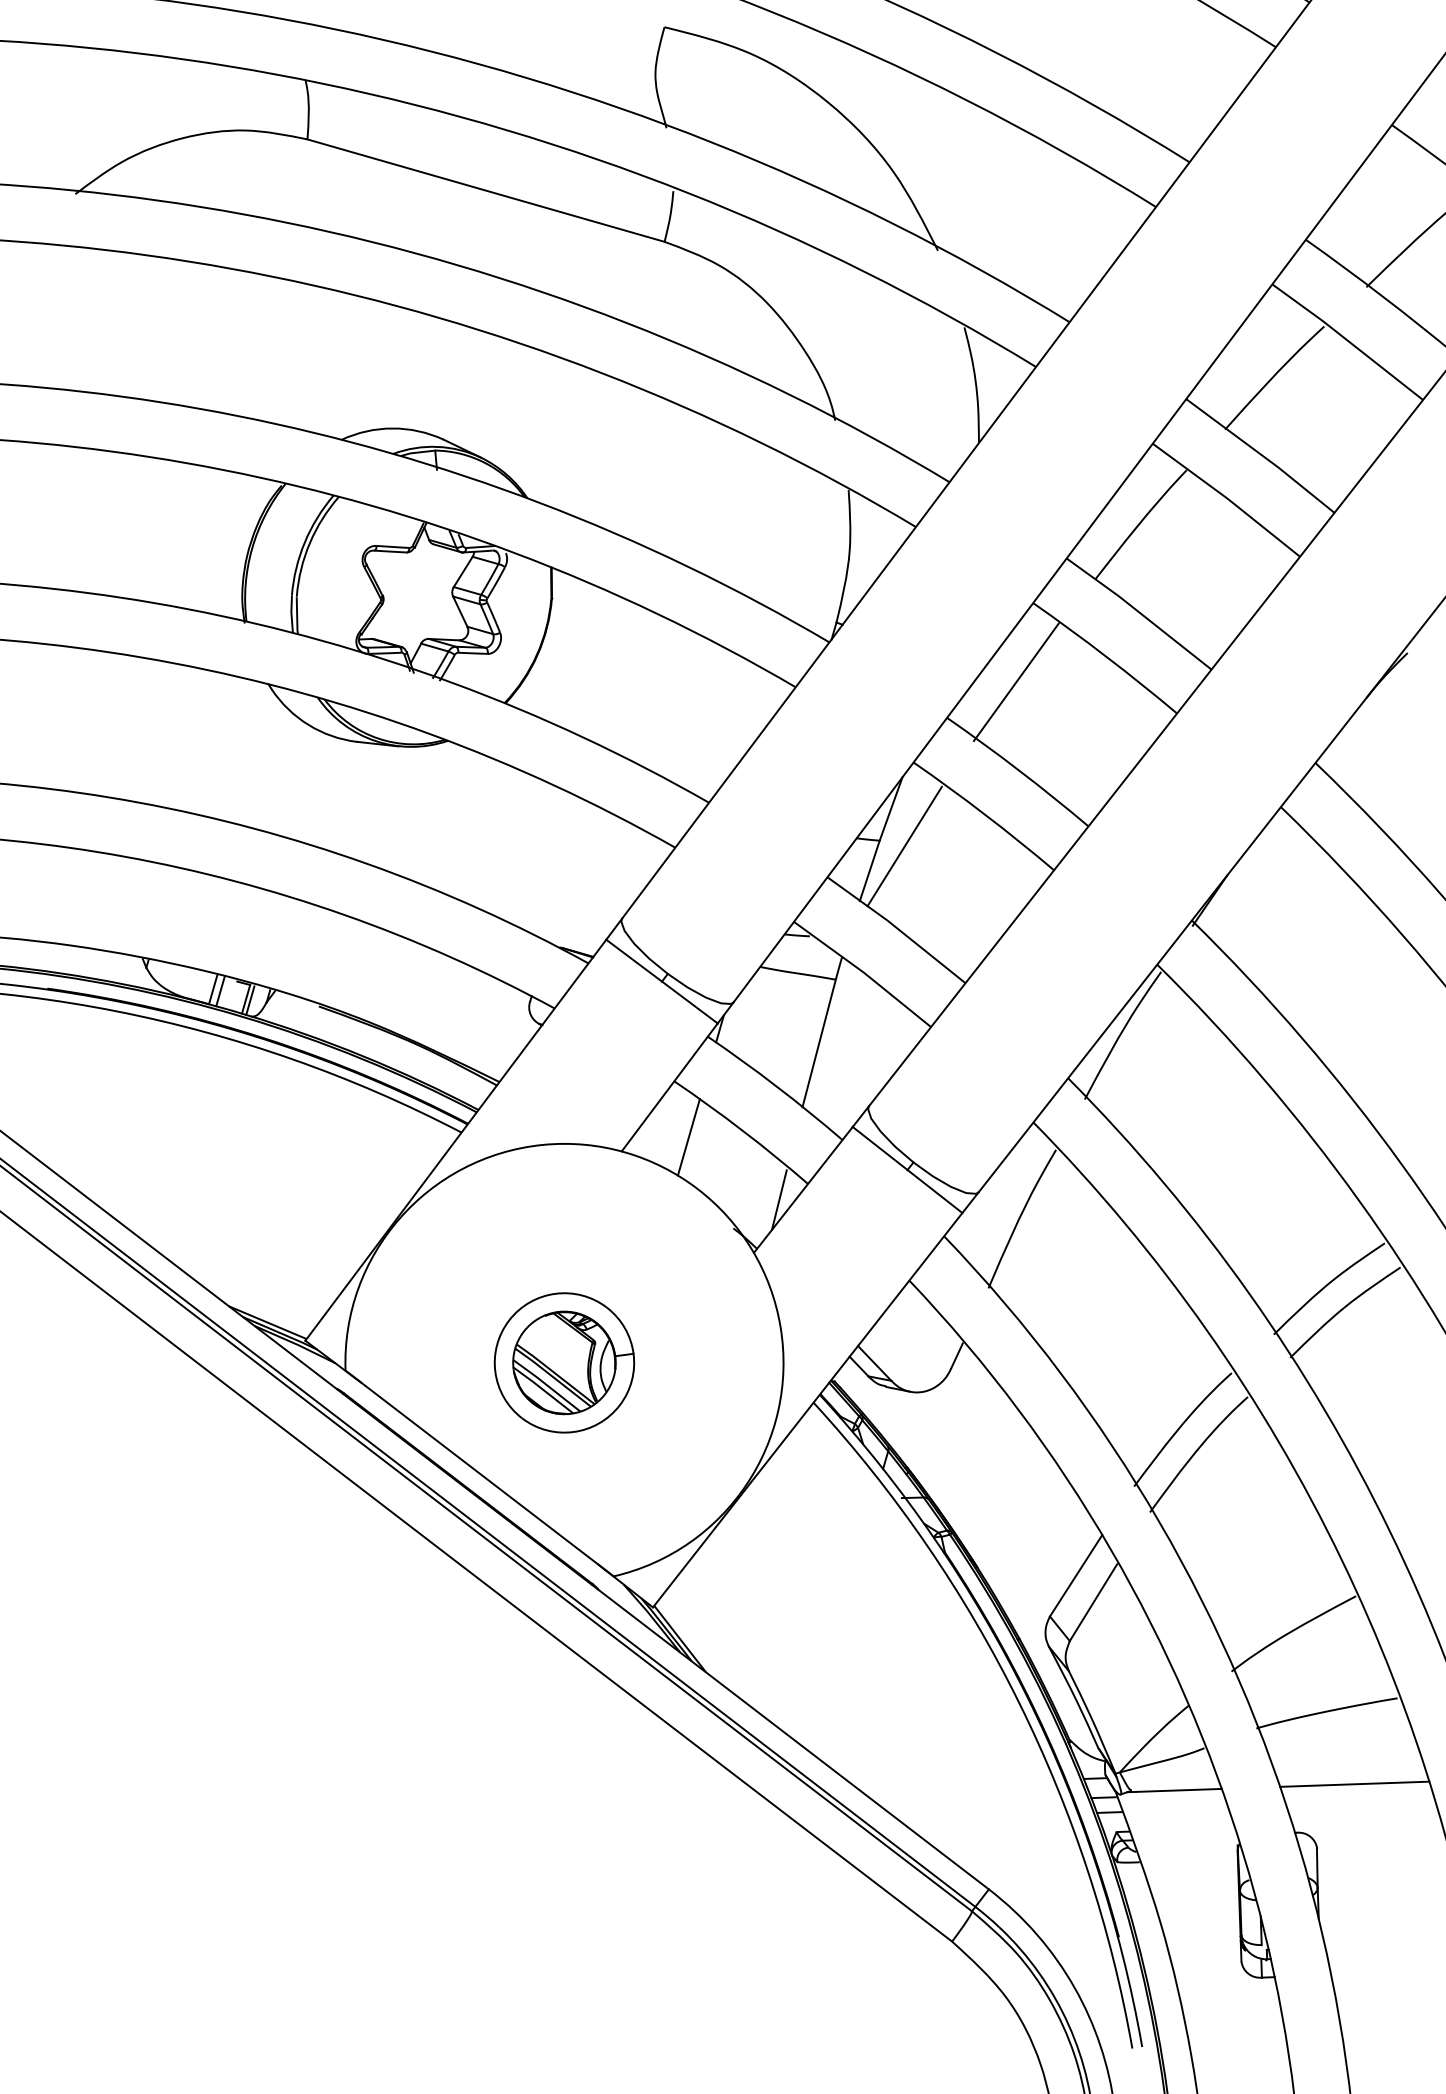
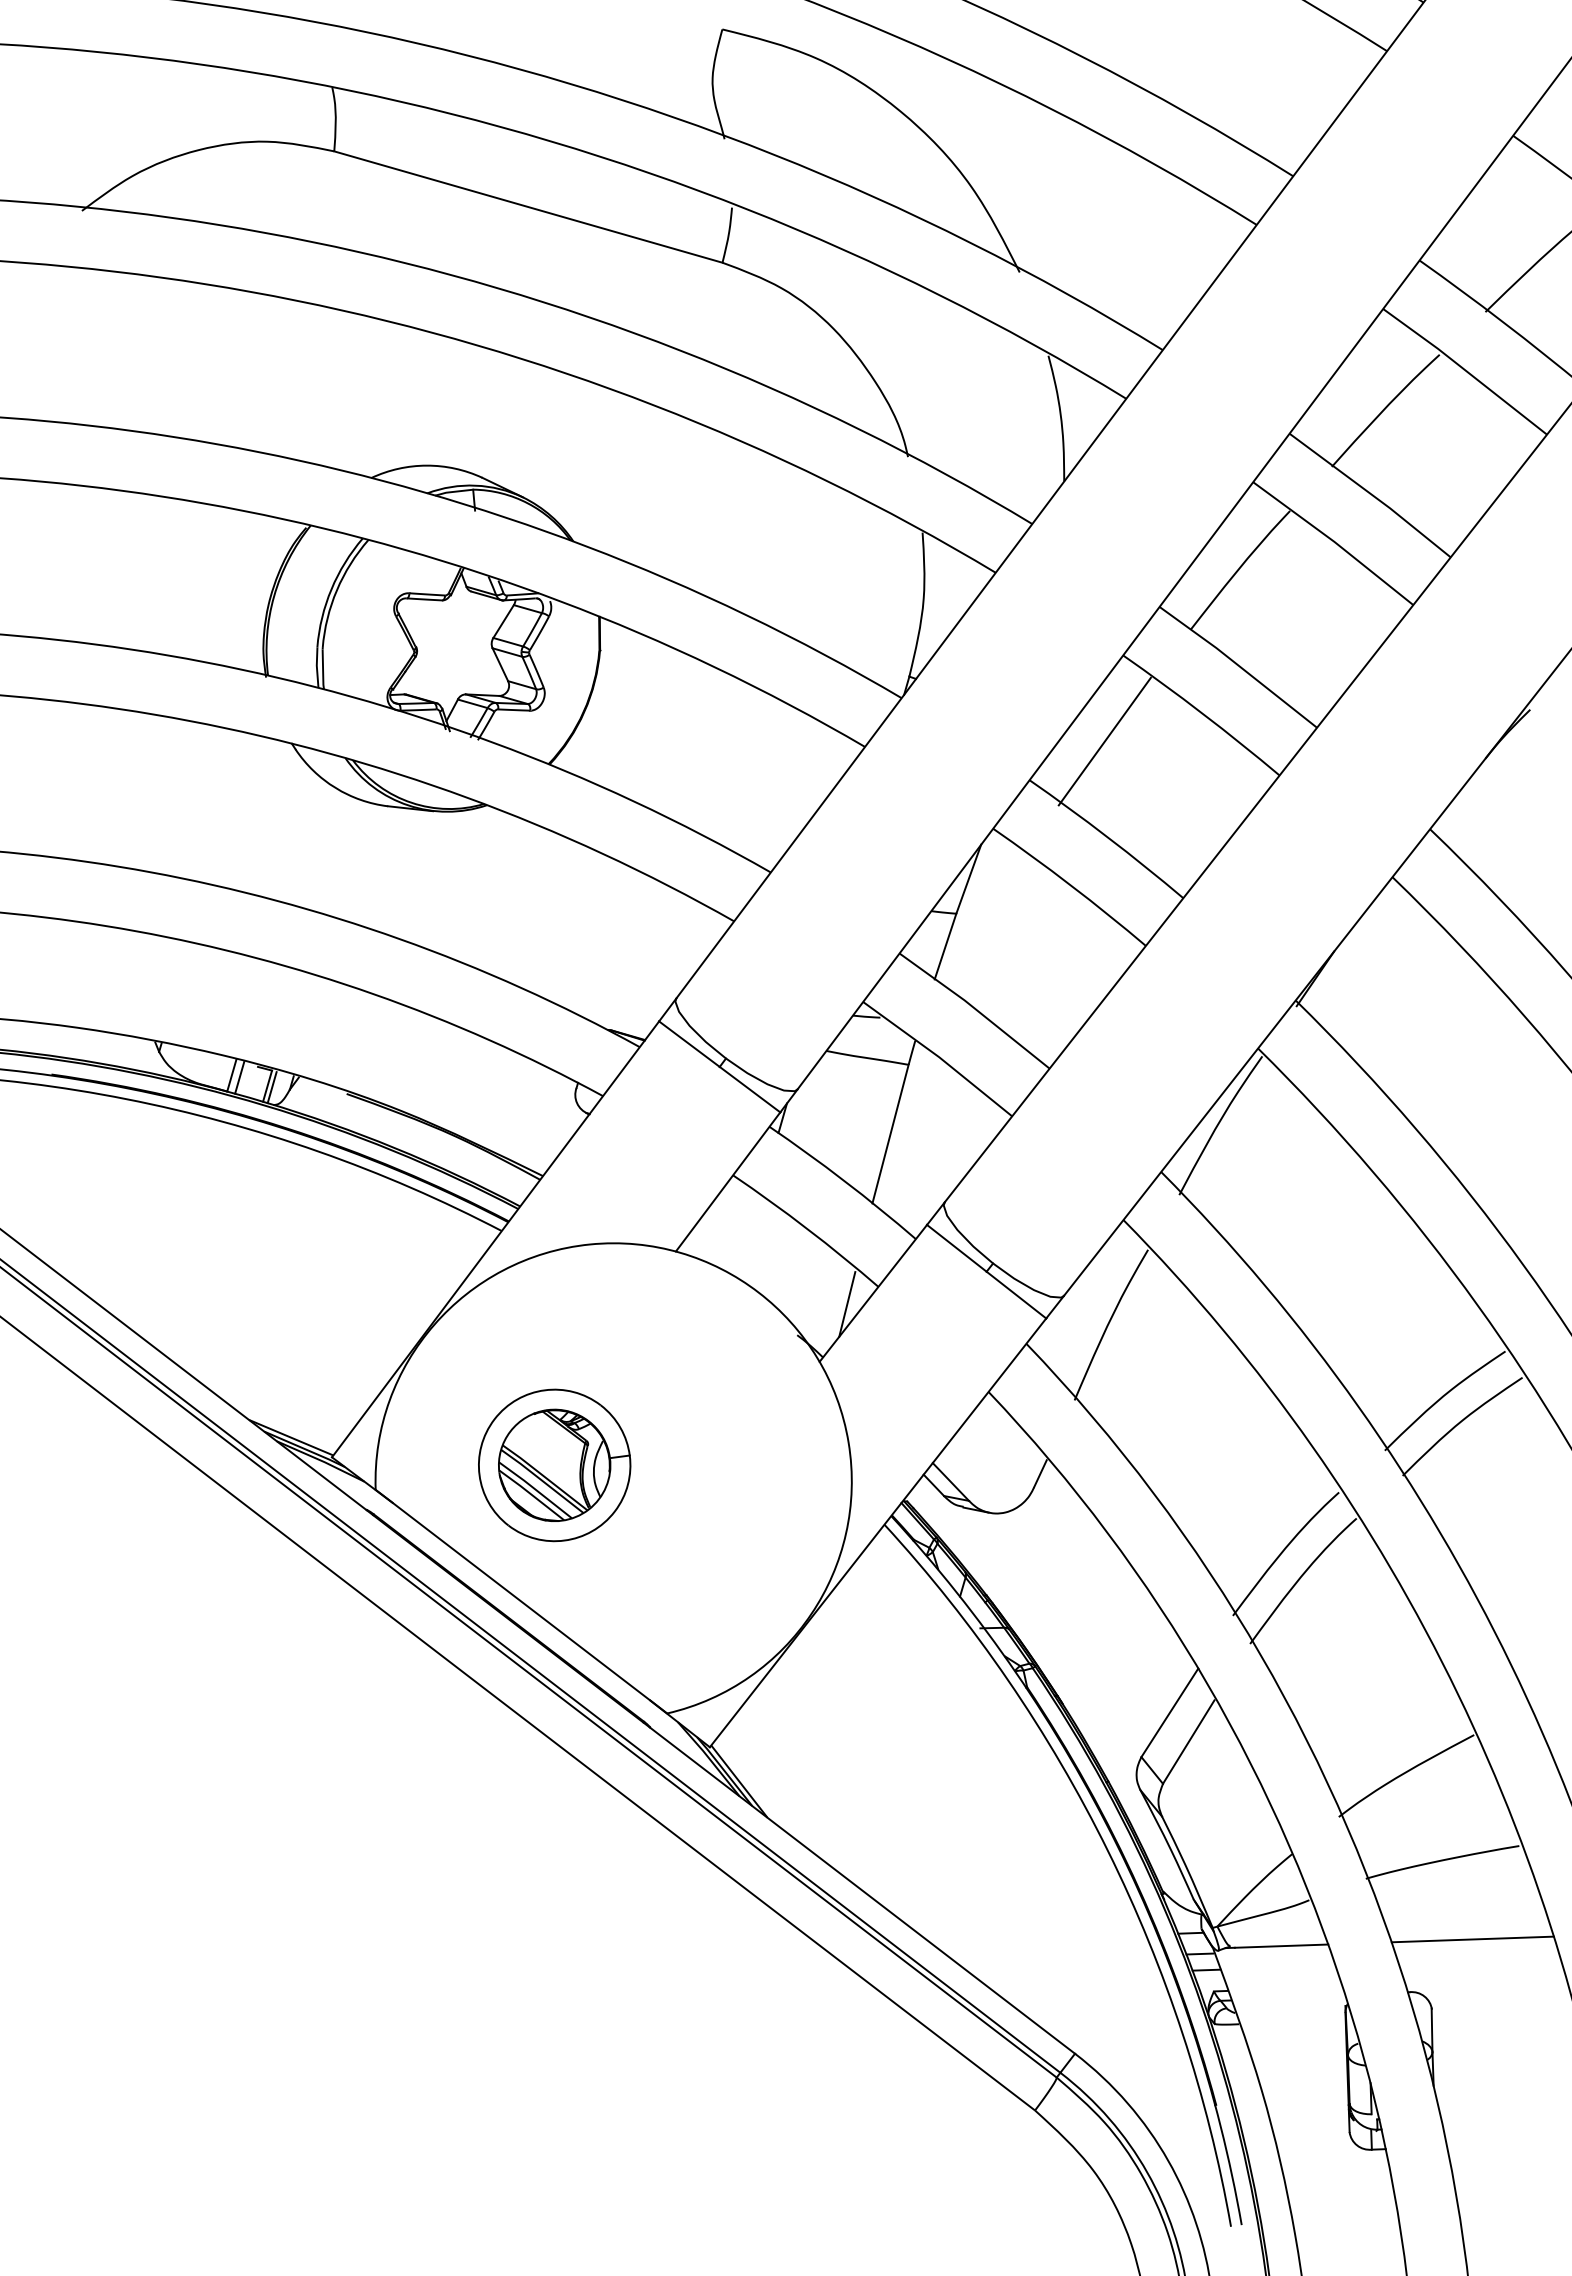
line: (904, 846) -> (983, 919), removed
line: (688, 1136) -> (748, 1235), removed
part: (564, 1362) -> (554, 1465), moved

